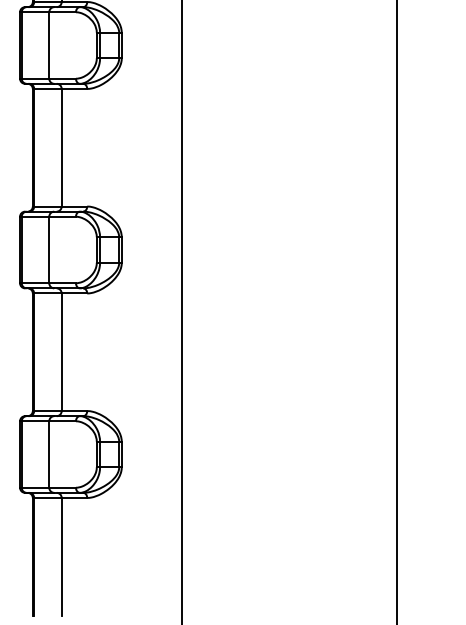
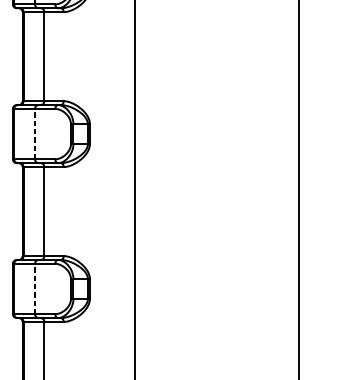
line: (49, 249) -> (35, 133), solid -> dashed
line: (49, 454) -> (35, 289), solid -> dashed

